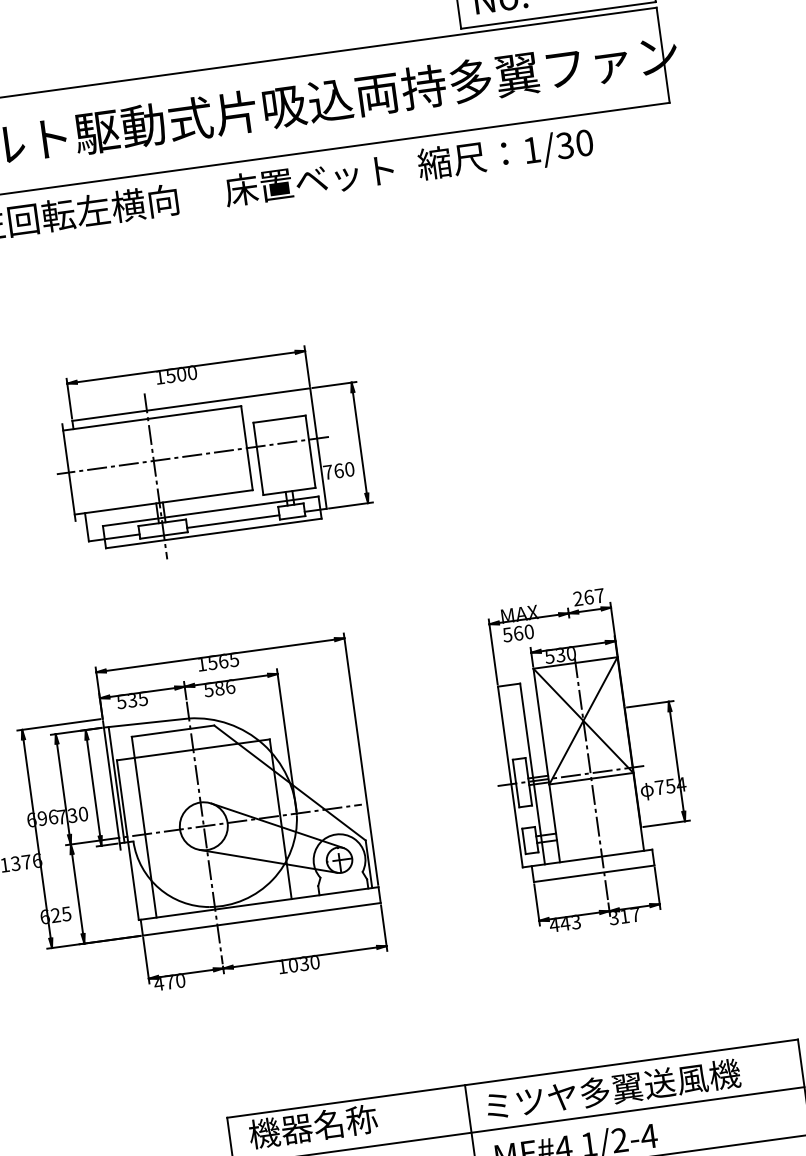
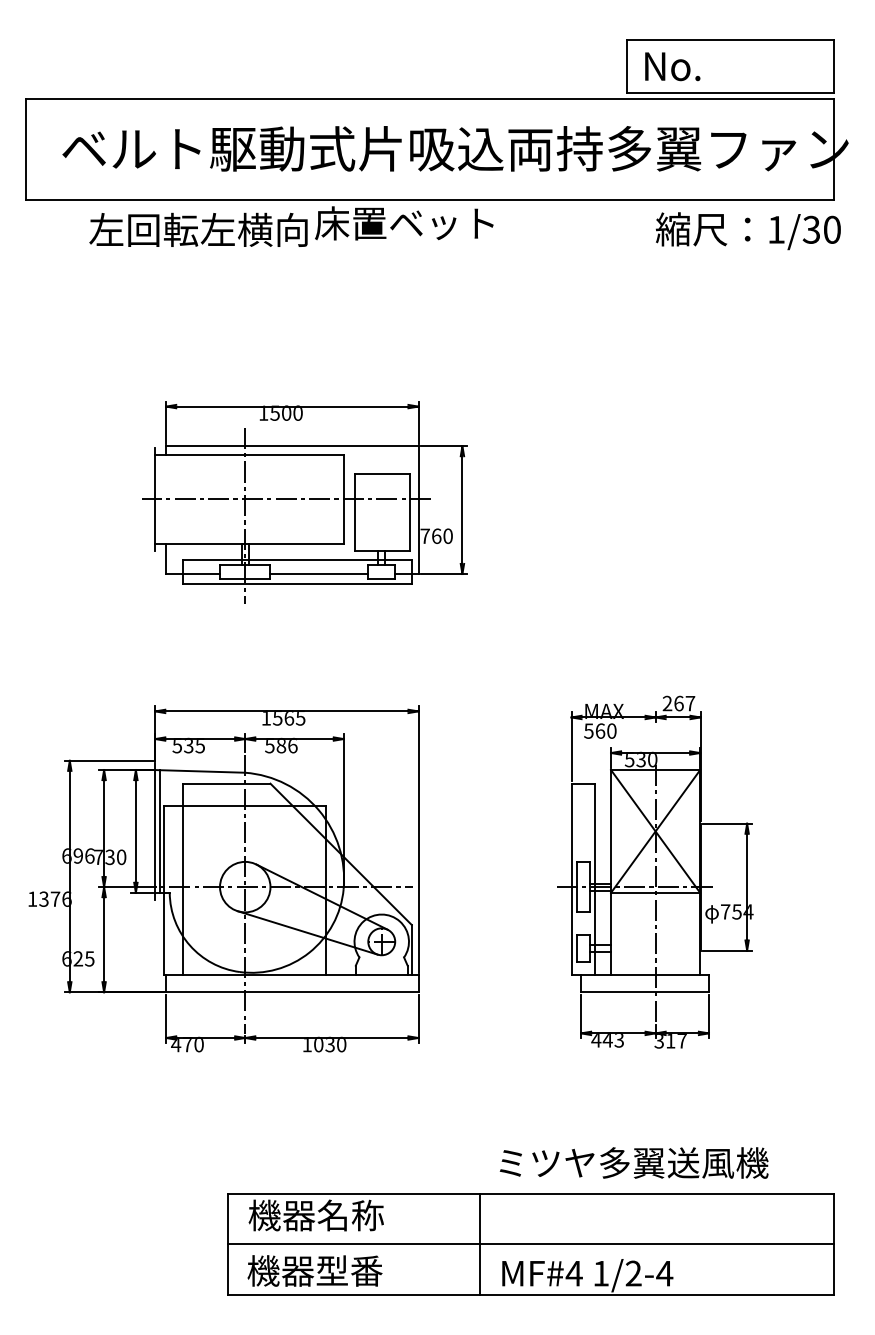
text: (505, 155) -> (748, 231), moved
text: (309, 180) -> (404, 223), moved
text: (612, 1089) -> (633, 1162), moved

